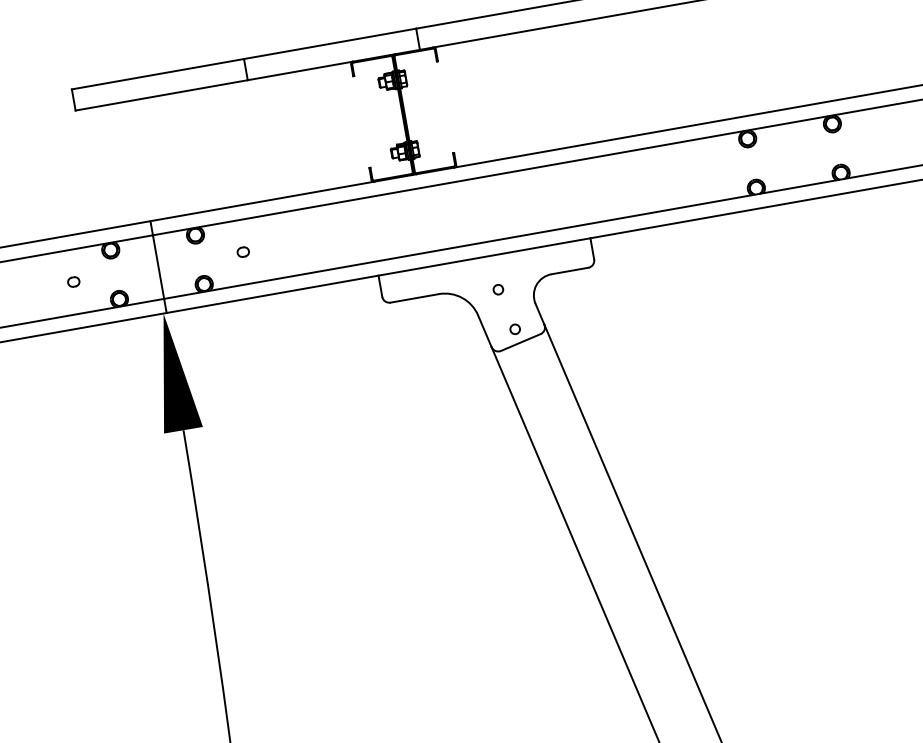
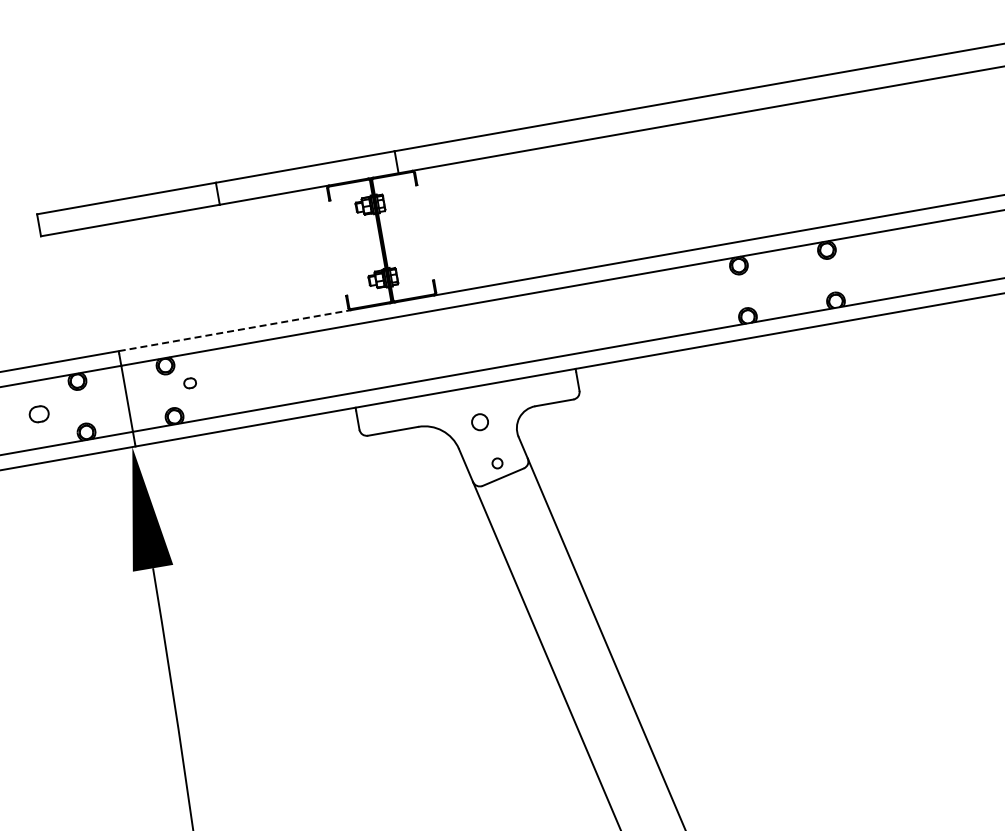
line: (262, 201) -> (235, 330), solid -> dashed
part: (242, 252) -> (189, 383), moved
part: (73, 282) -> (38, 414), size x1.6
circle: (497, 289) -> (479, 422), size x1.6

